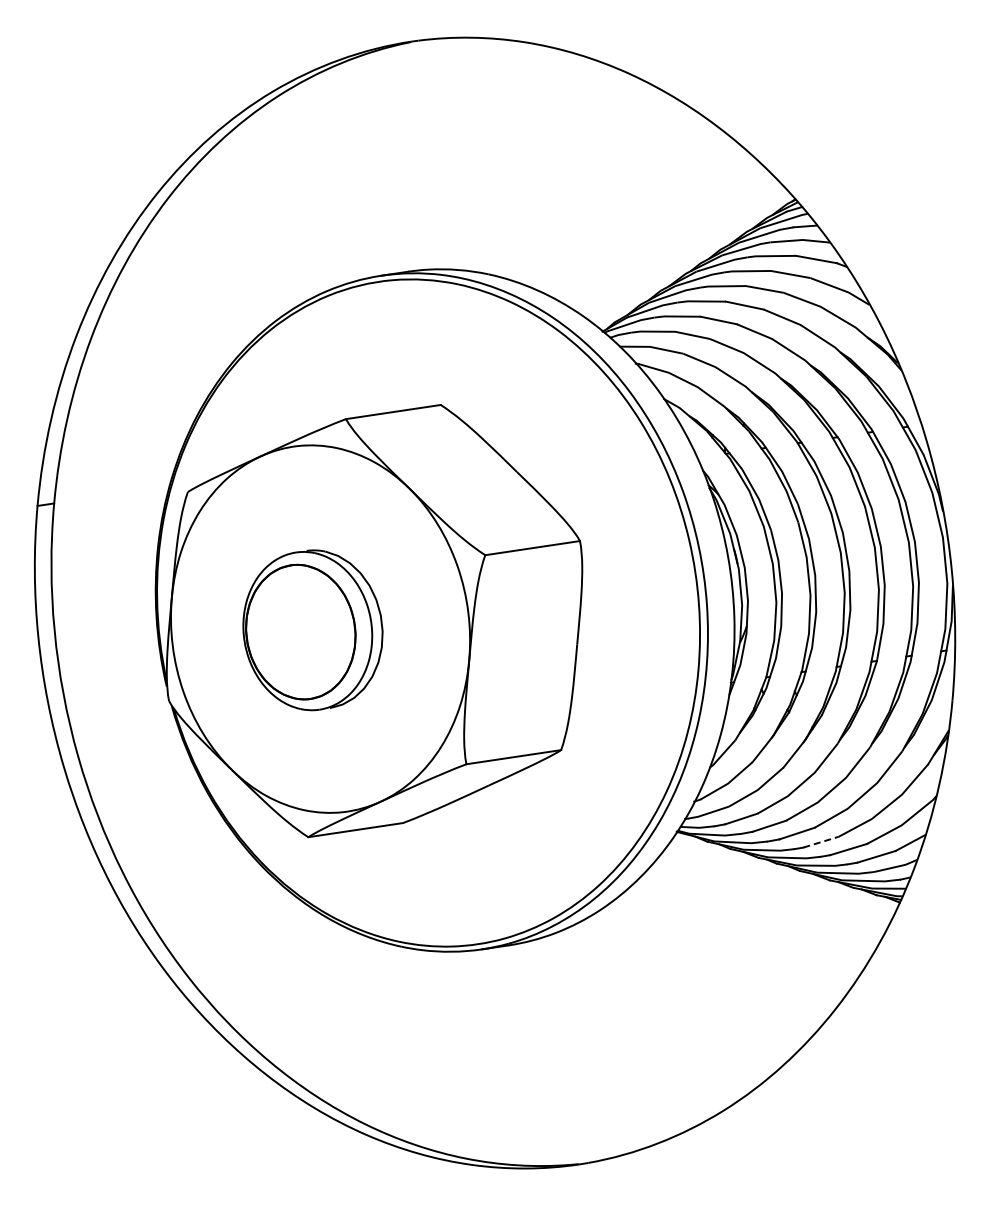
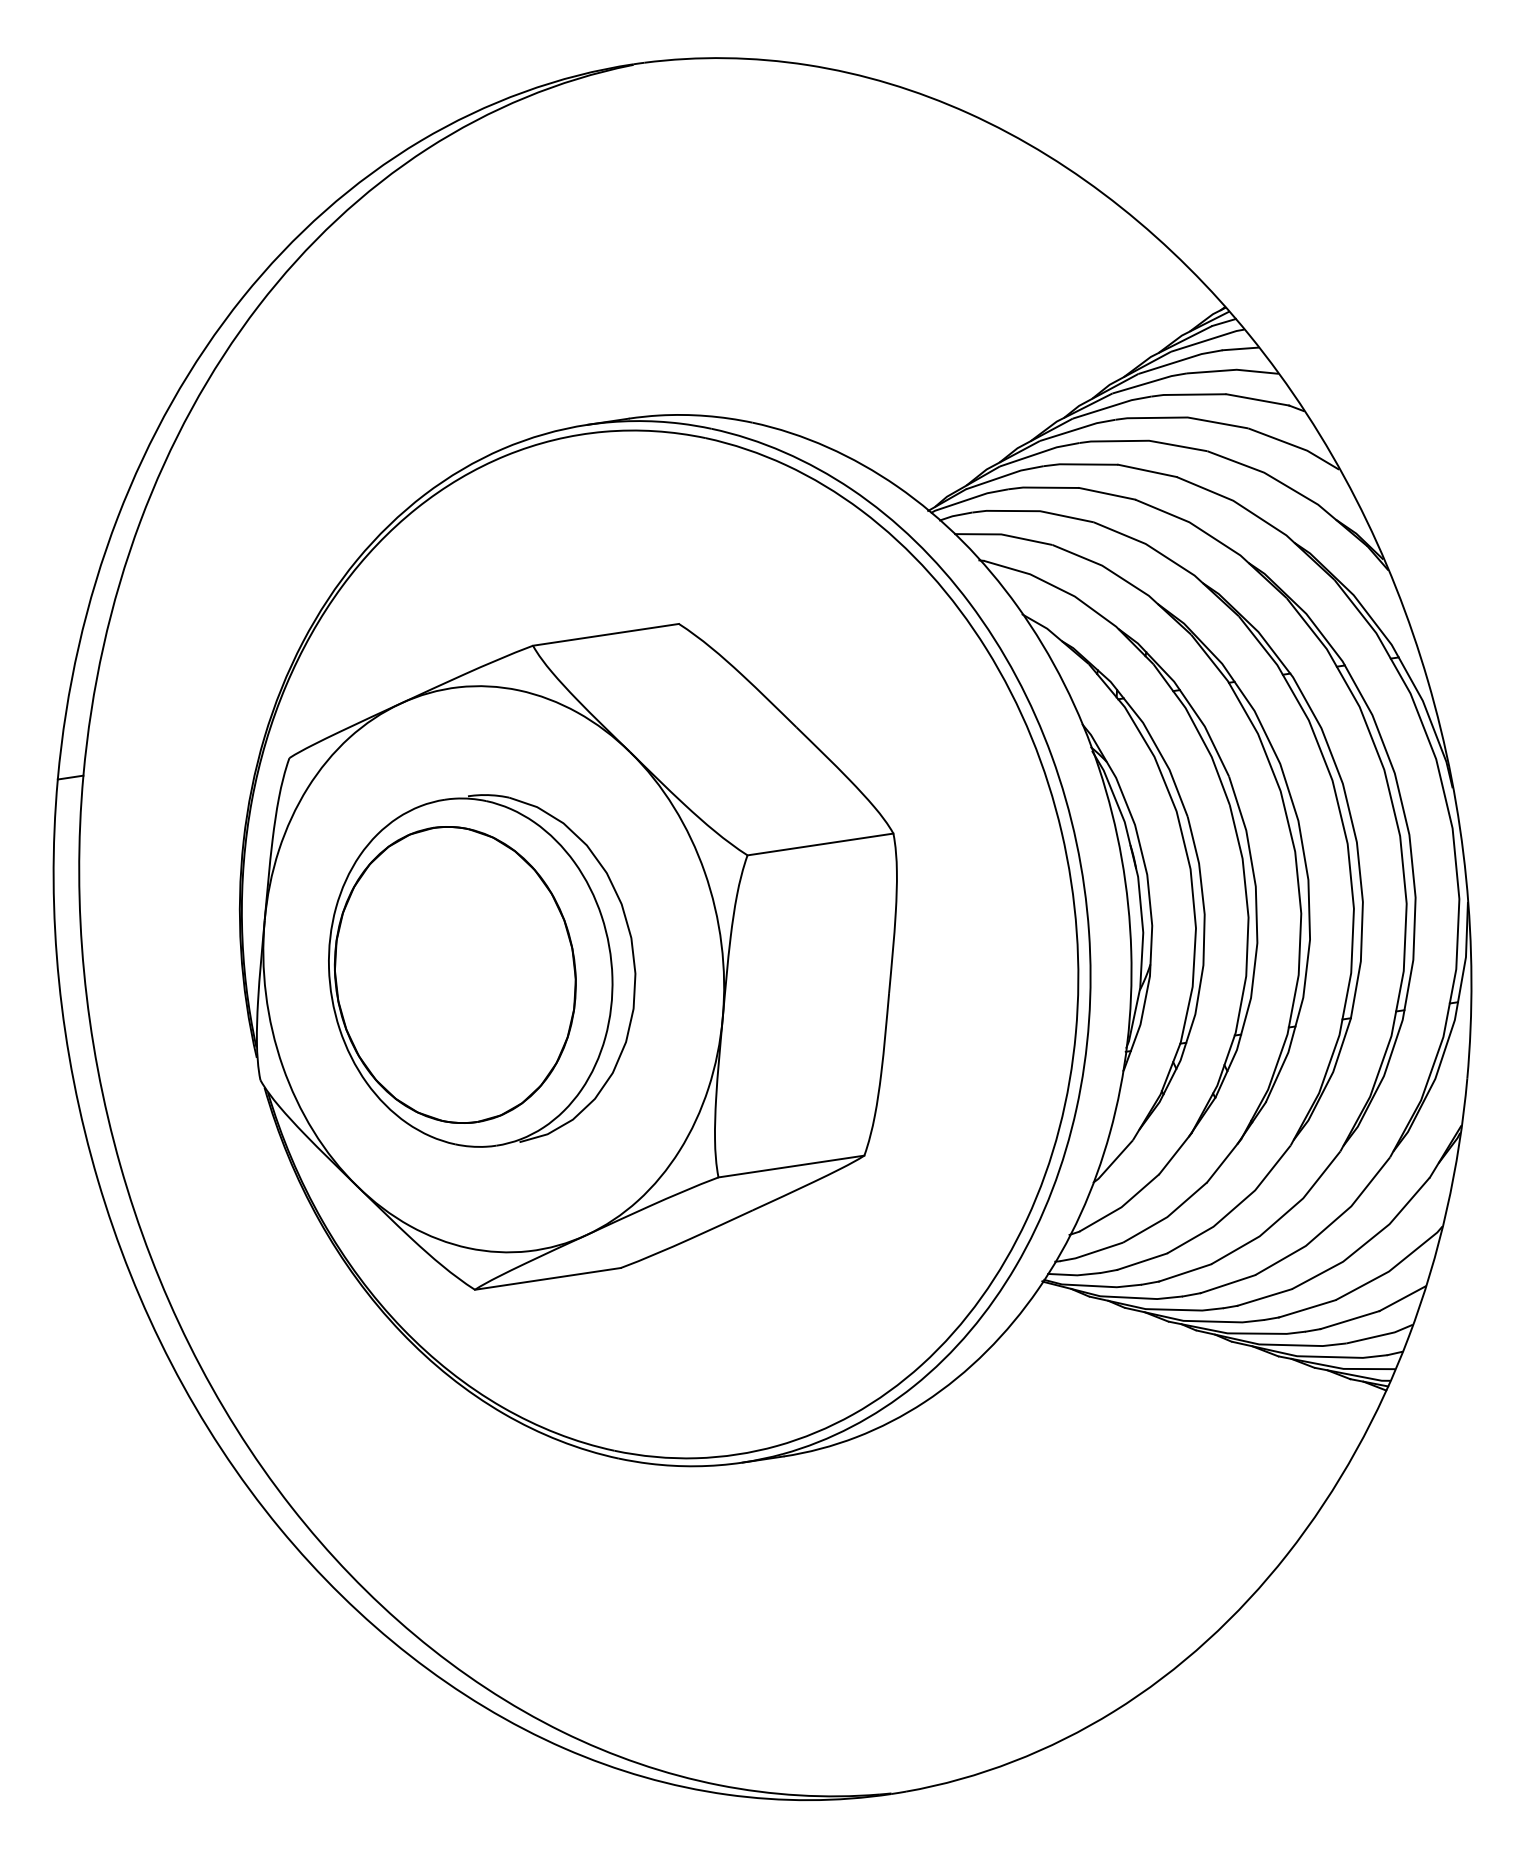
part: (312, 630) -> (481, 971), size x1.43
line: (821, 842) -> (1265, 1297), dashed -> solid

